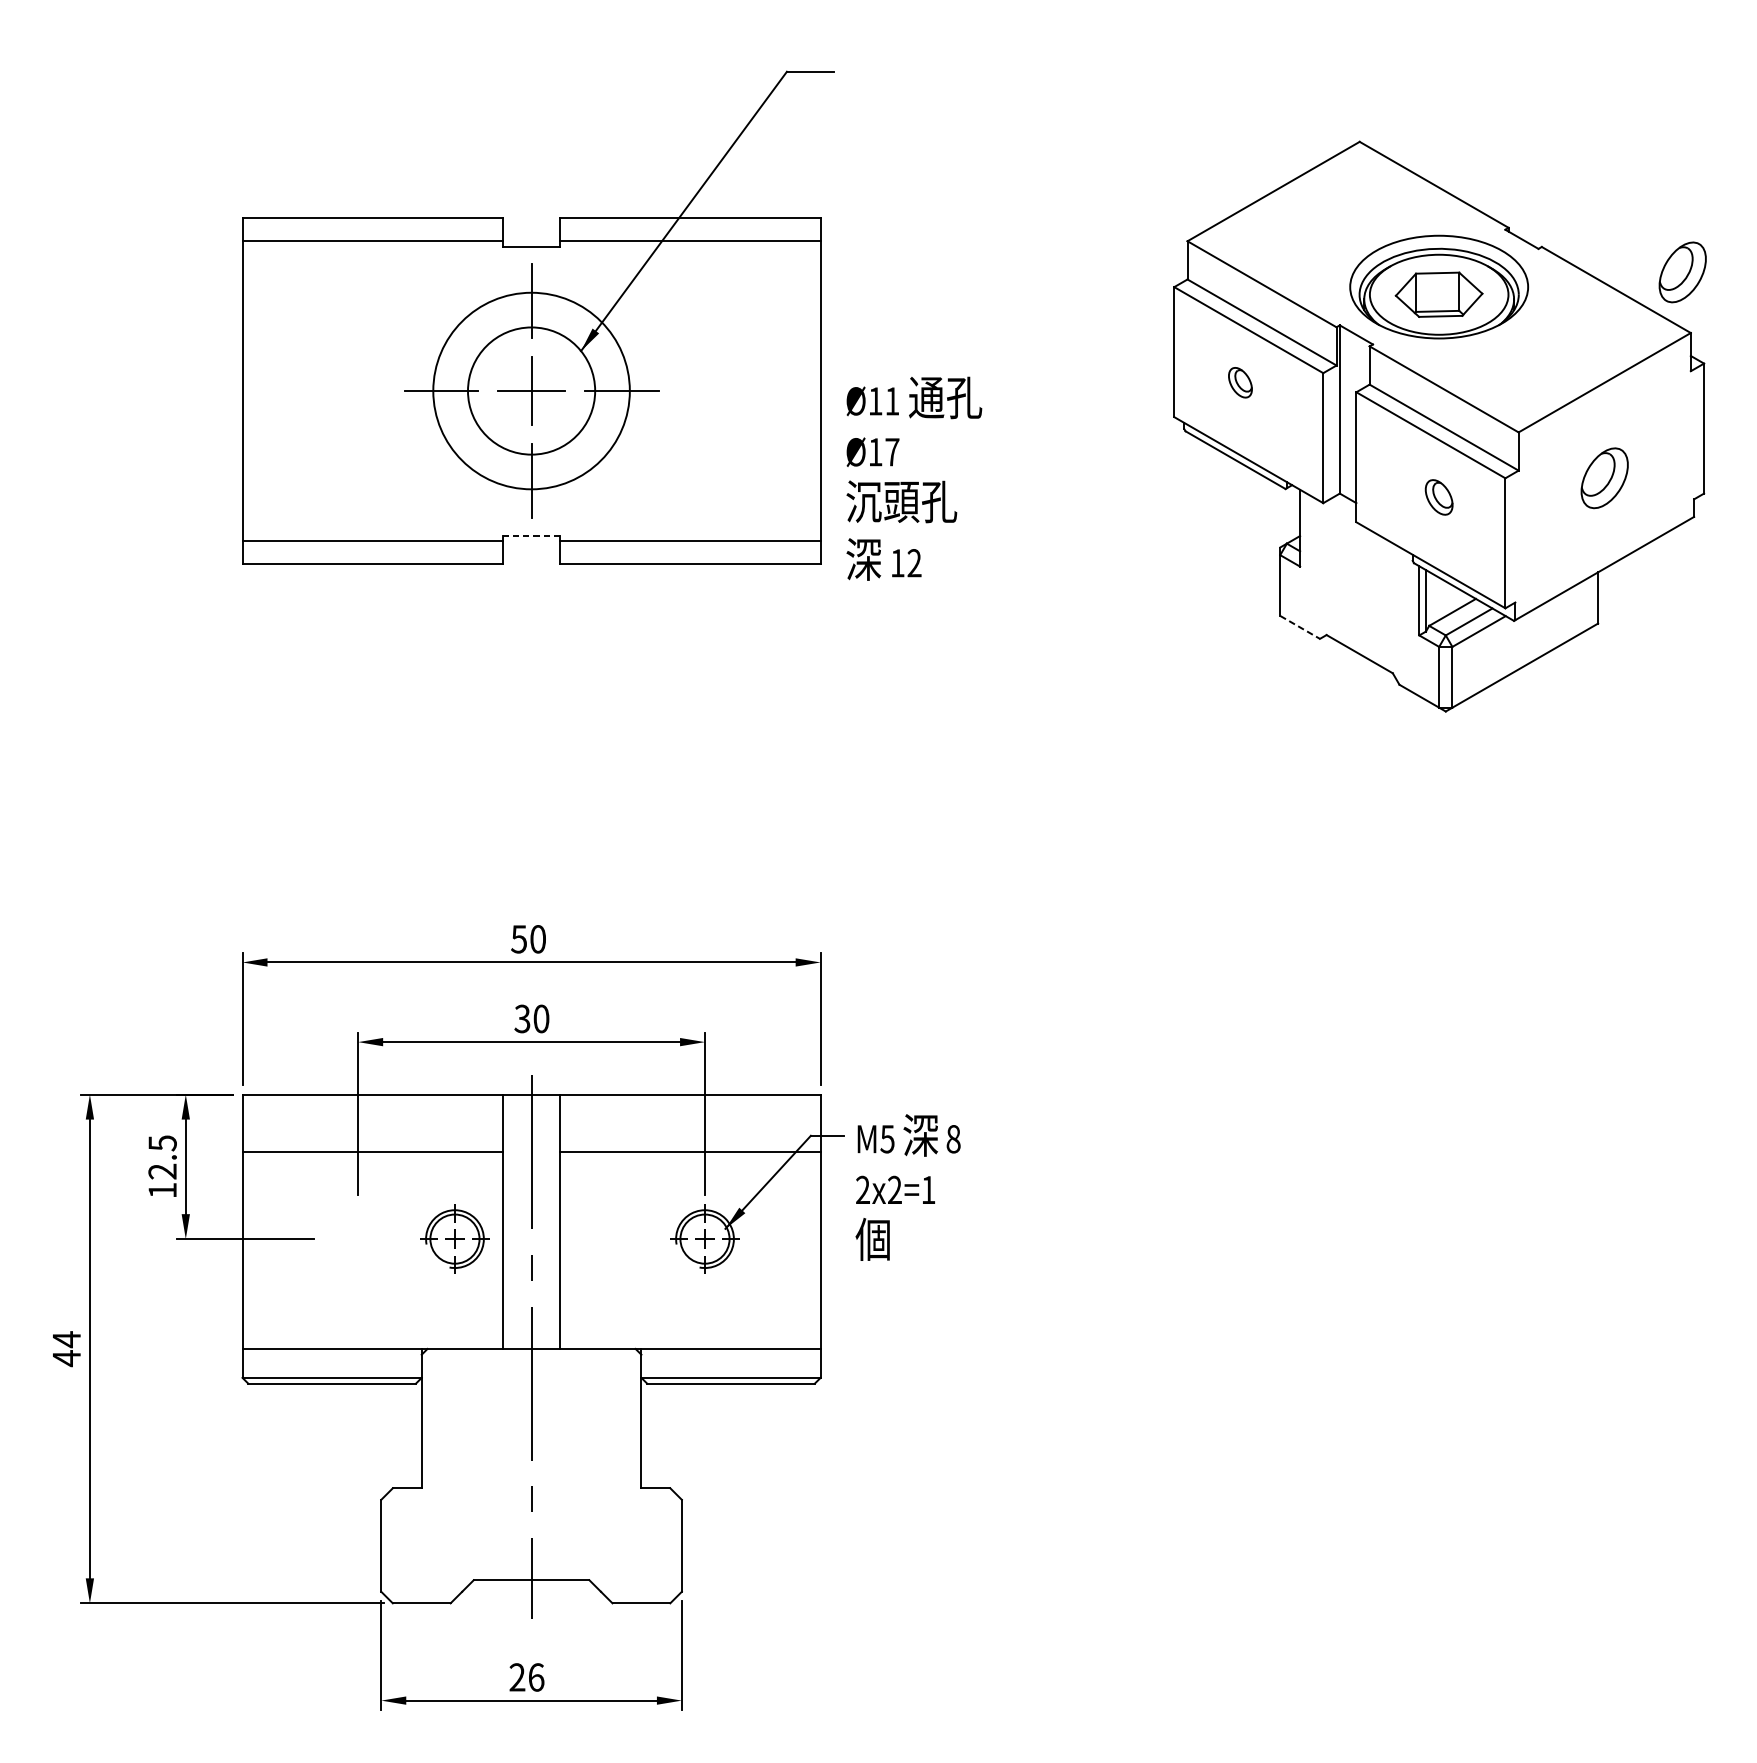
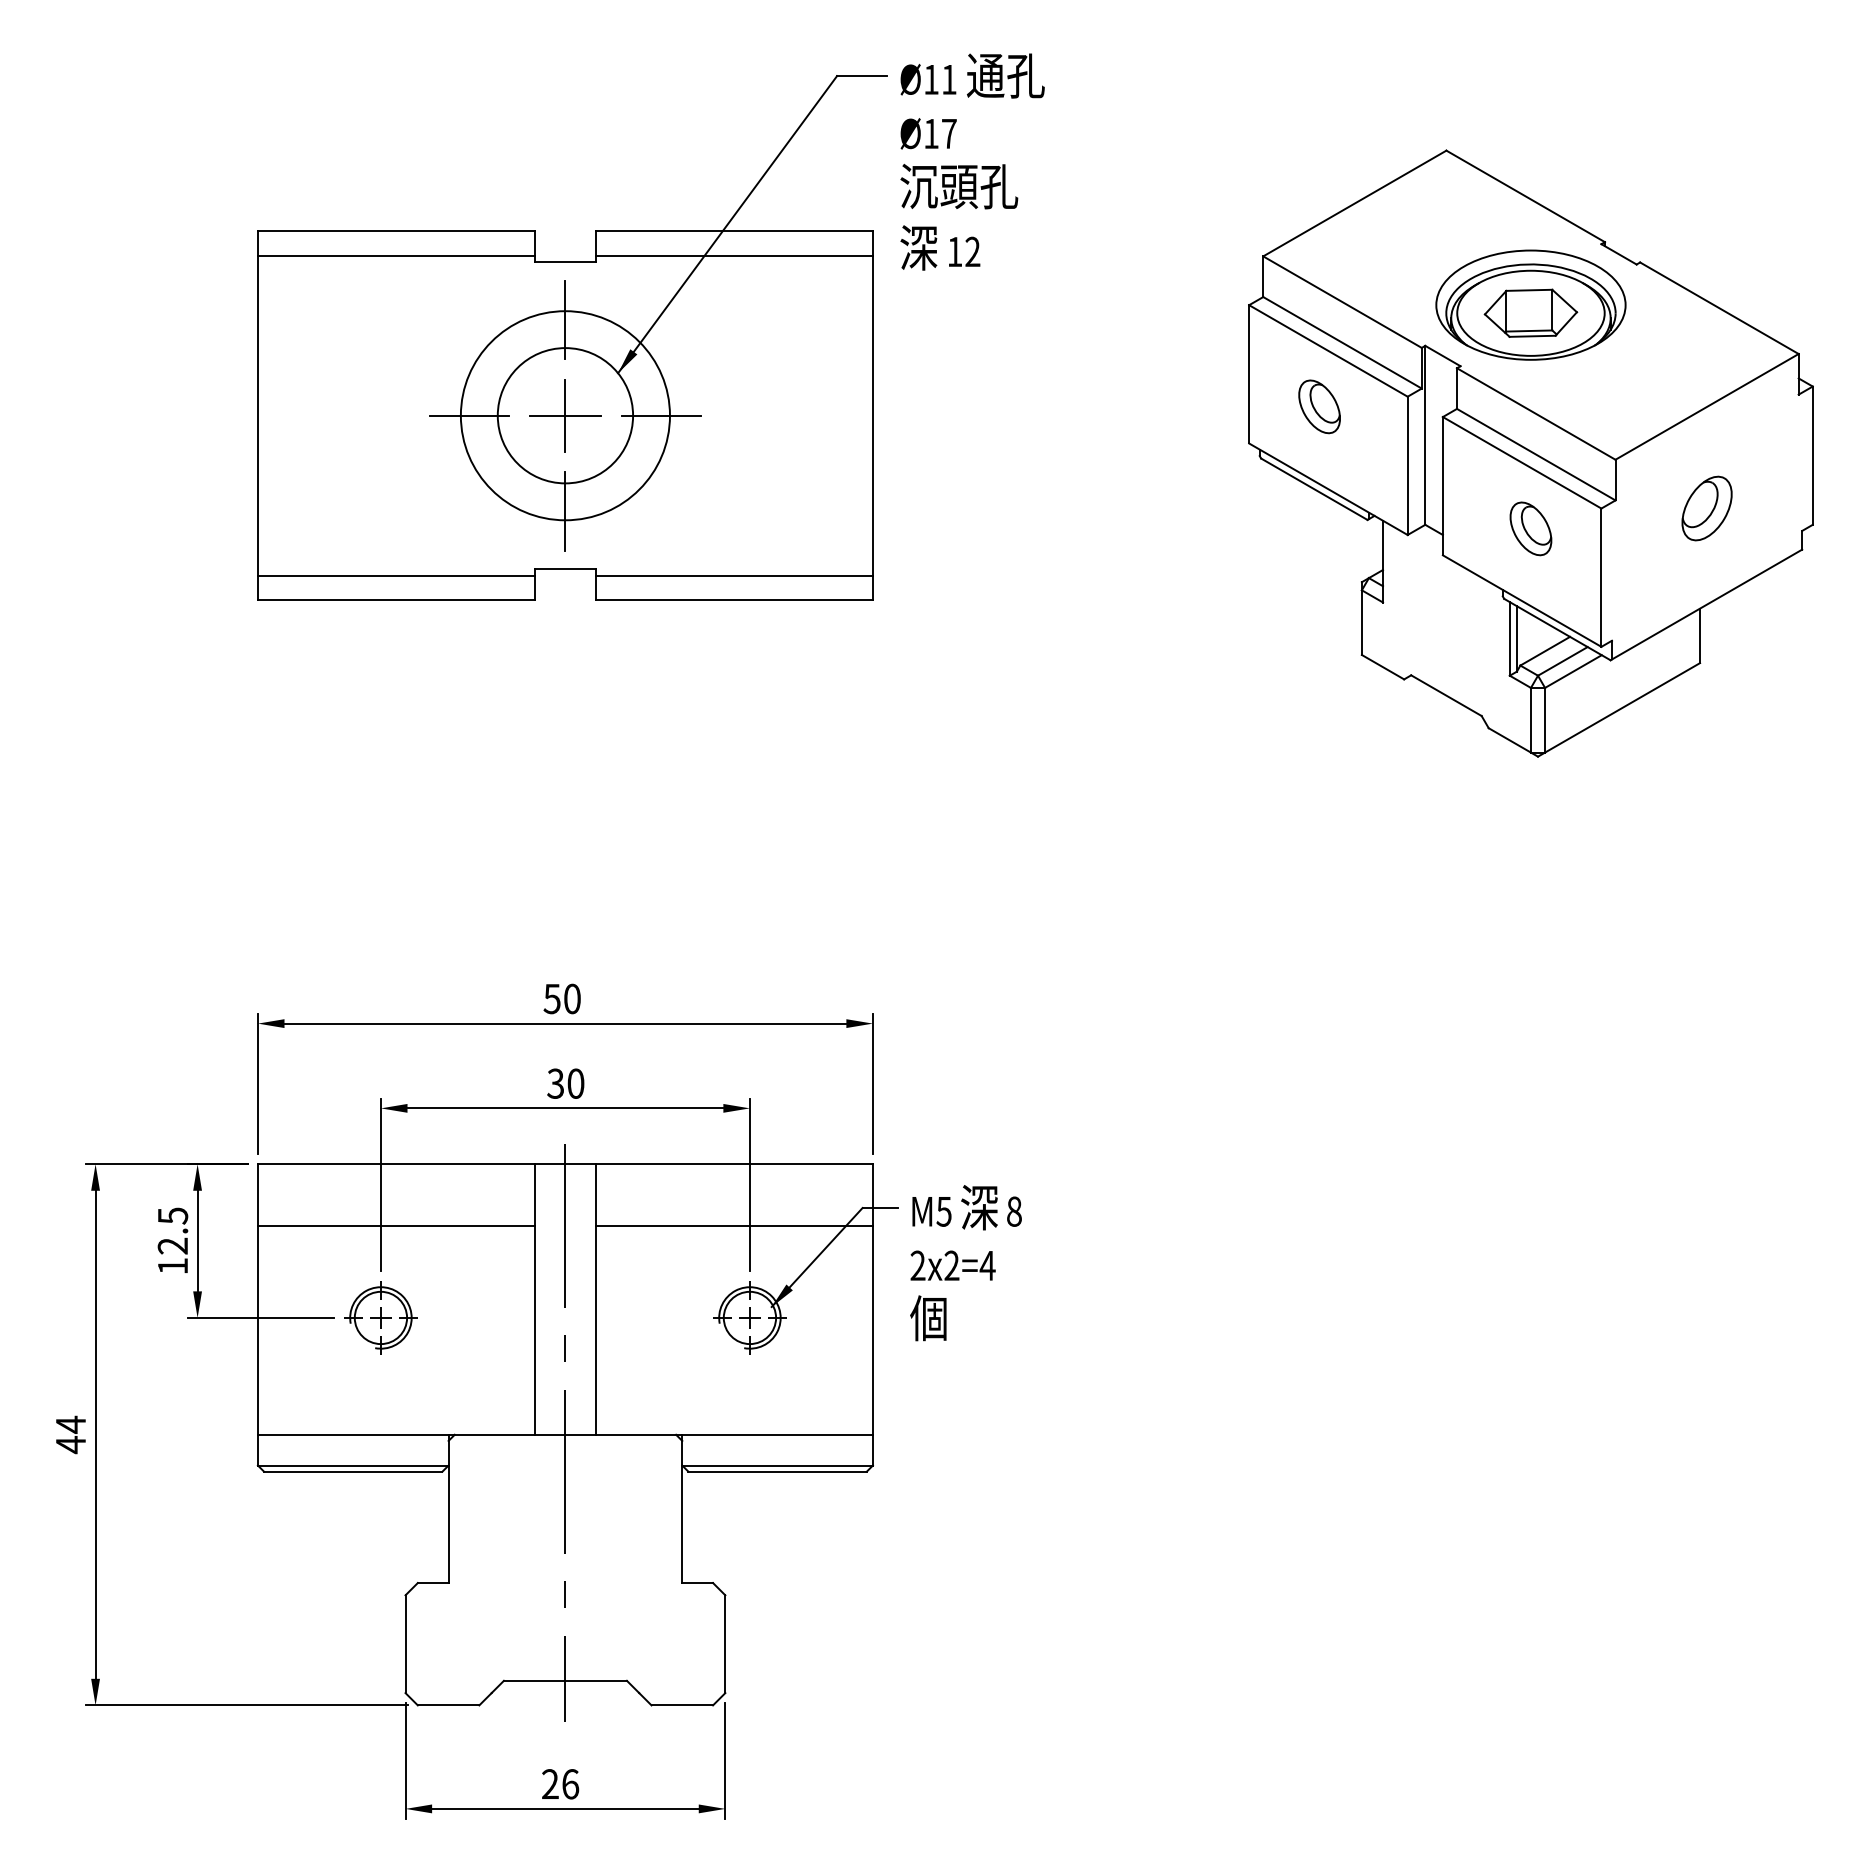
part: (1682, 272) -> (1789, 289), removed
part: (1240, 382) -> (1319, 406), size x1.67
text: (914, 478) -> (972, 161), moved
part: (1438, 497) -> (1530, 528), size x1.43
line: (531, 535) -> (565, 569), dashed -> solid
line: (1300, 627) -> (1383, 667), dashed -> solid
text: (928, 1189) -> (987, 1265), 2x2=1 -> 2x2=4
part: (454, 1238) -> (380, 1317), moved

